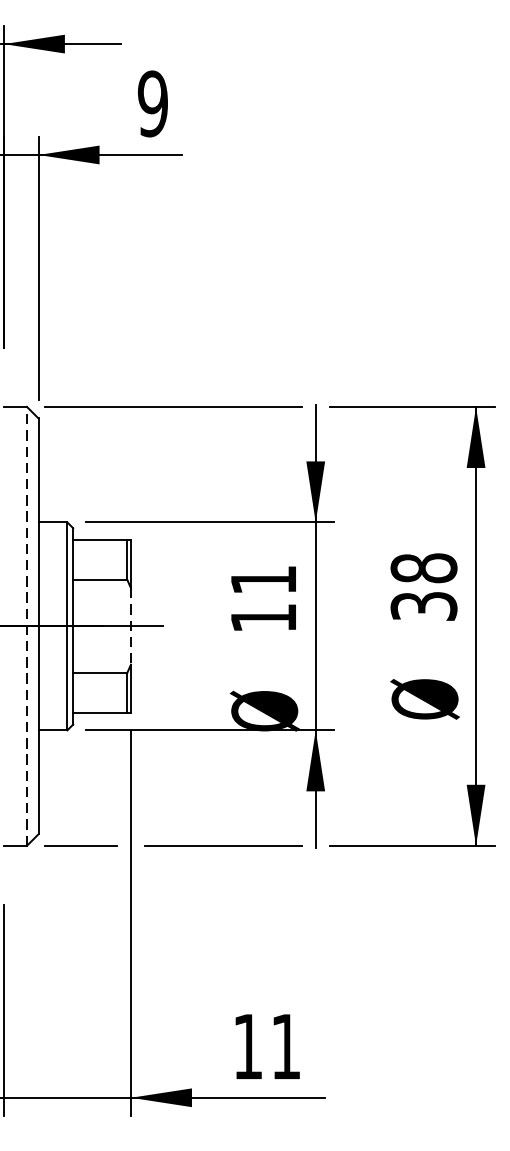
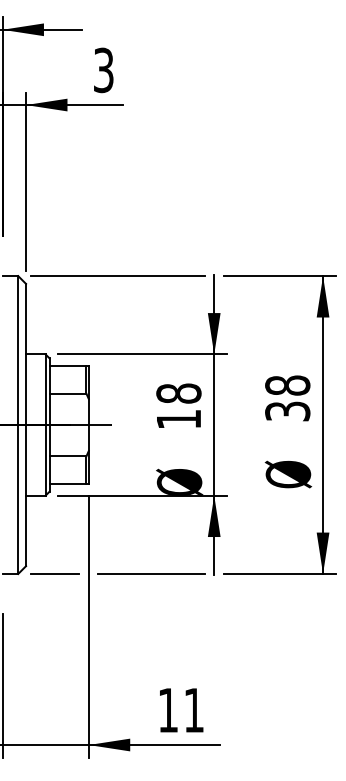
text: (152, 102) -> (103, 69), 9 -> 3
text: (263, 579) -> (178, 393), 11 -> 18
line: (27, 627) -> (18, 425), dashed -> solid
line: (130, 627) -> (88, 425), dashed -> solid

